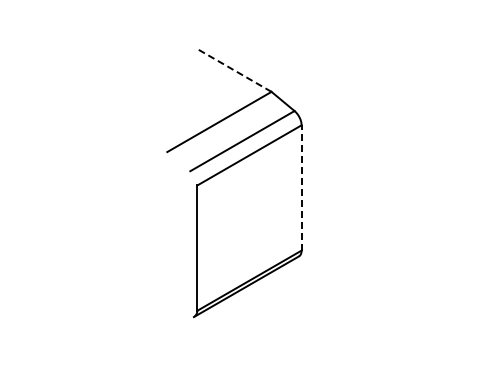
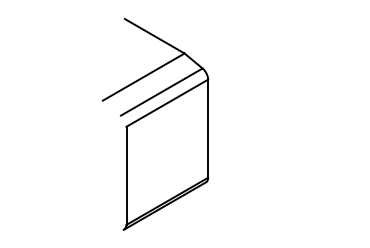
line: (233, 69) -> (154, 35), dashed -> solid
line: (301, 187) -> (208, 128), dashed -> solid

